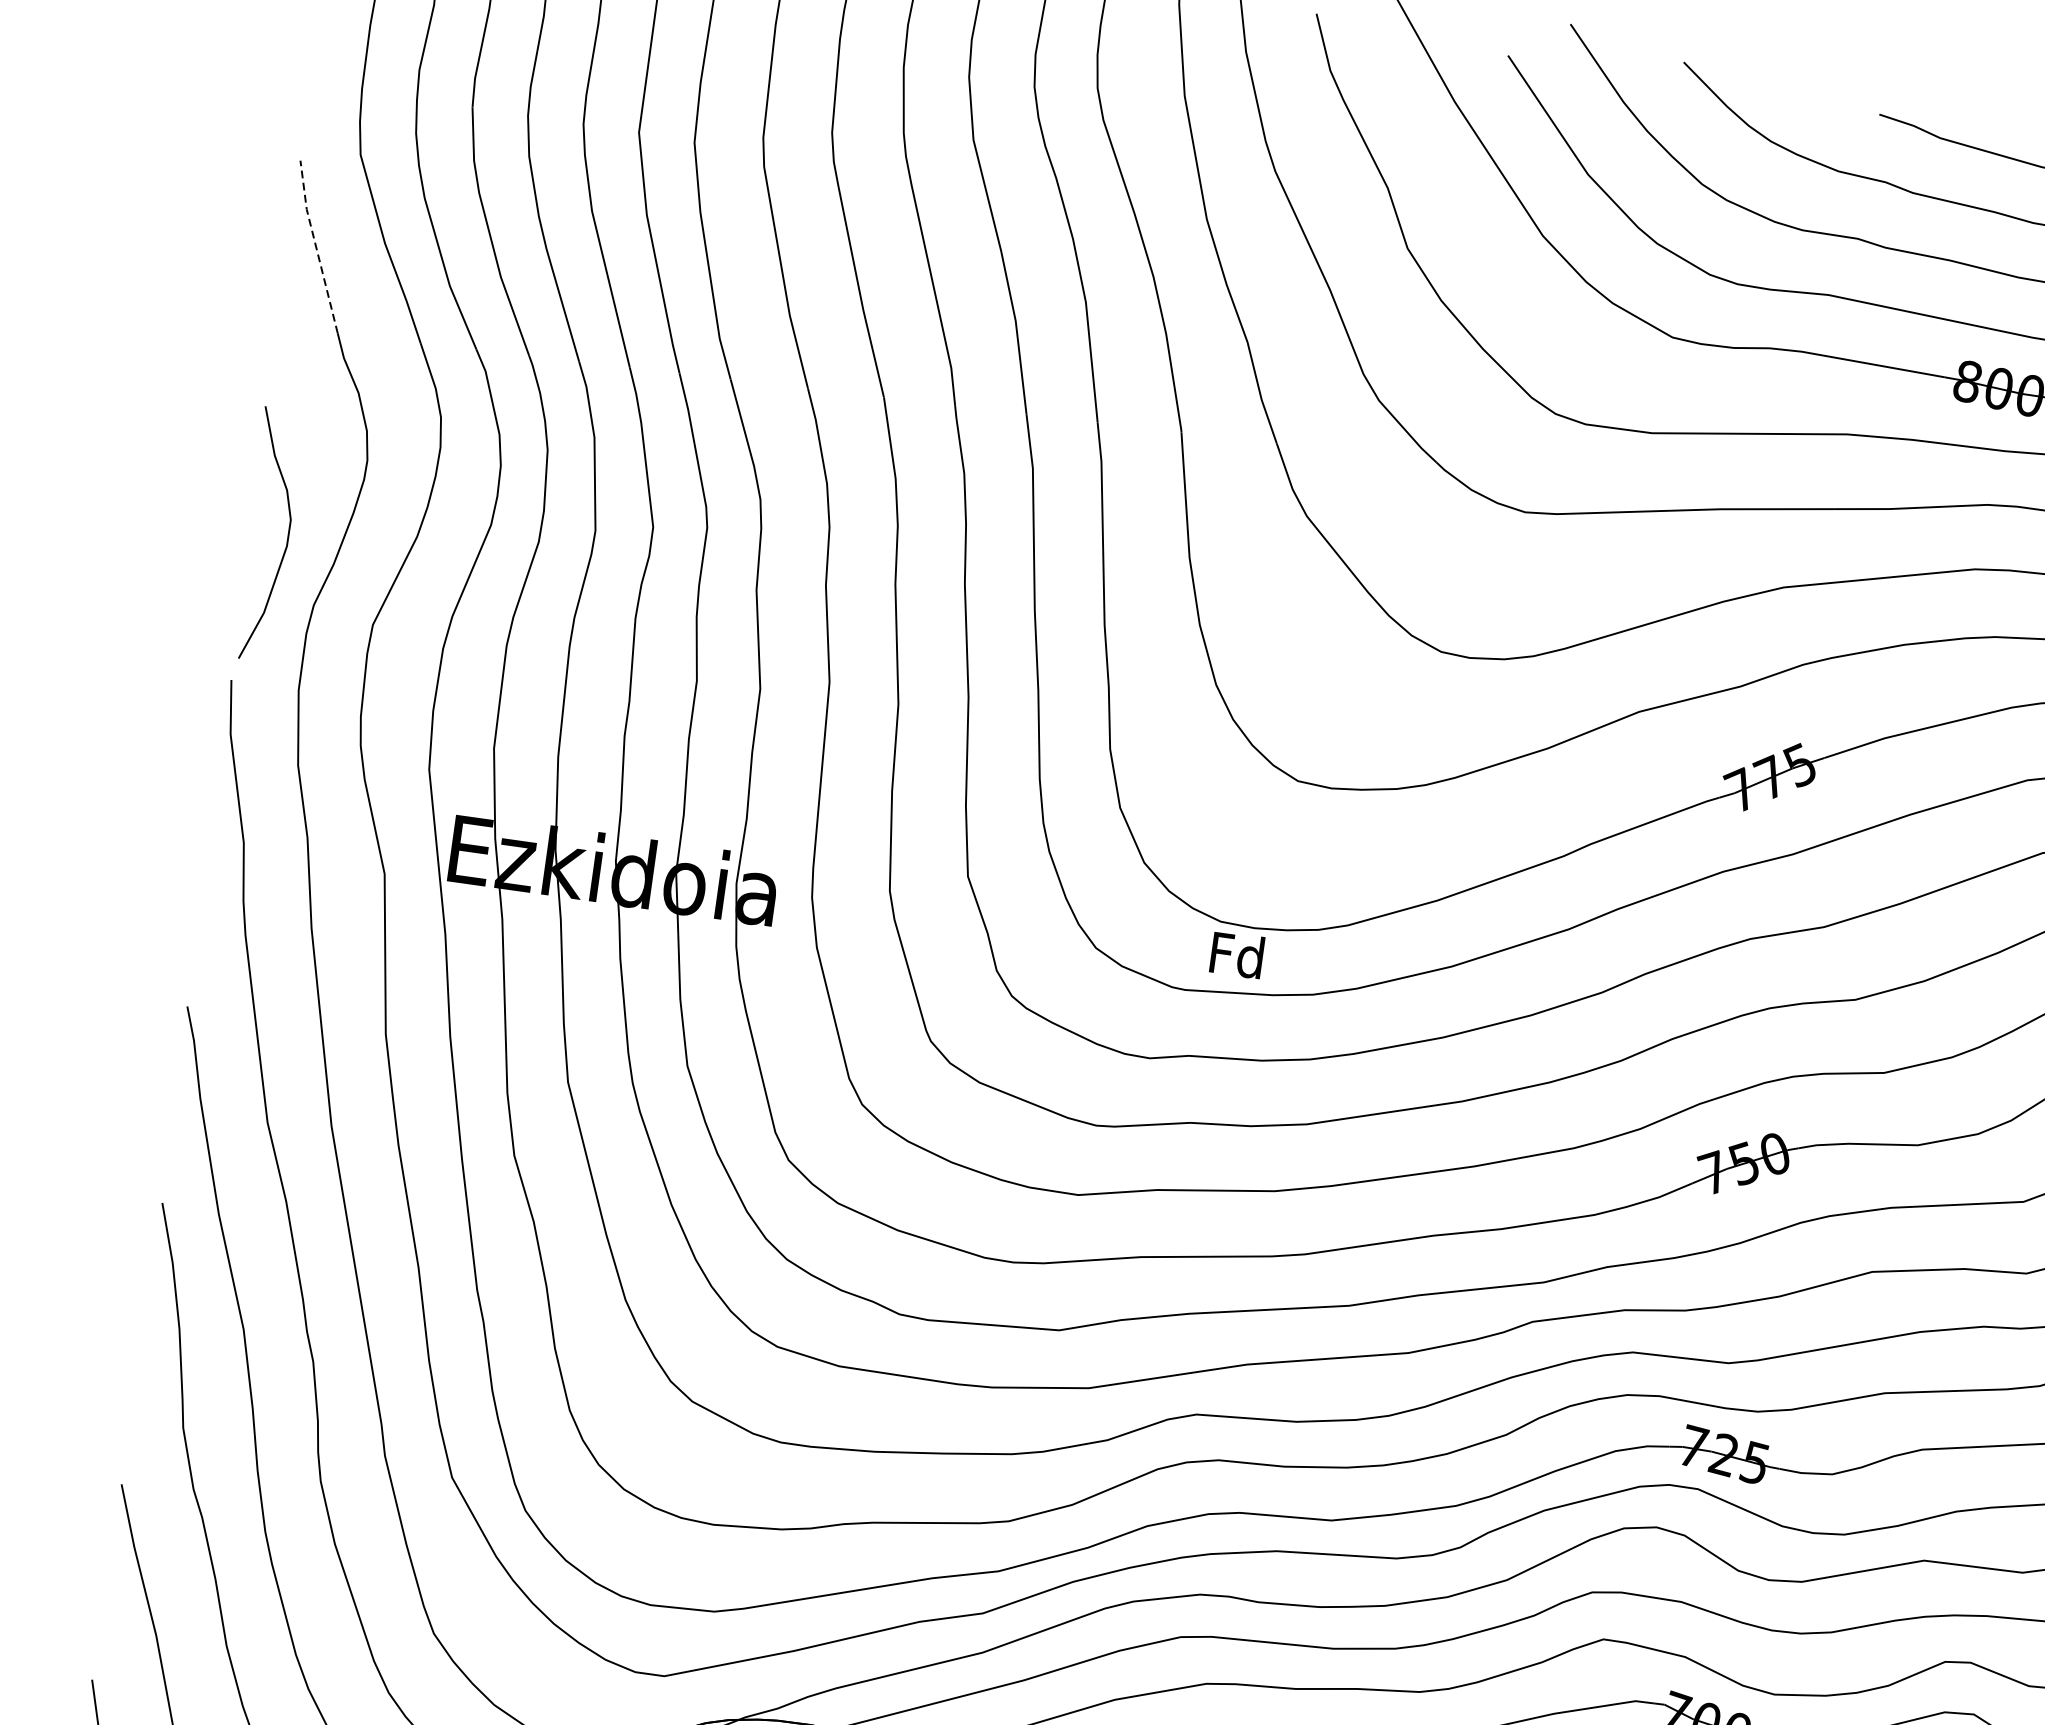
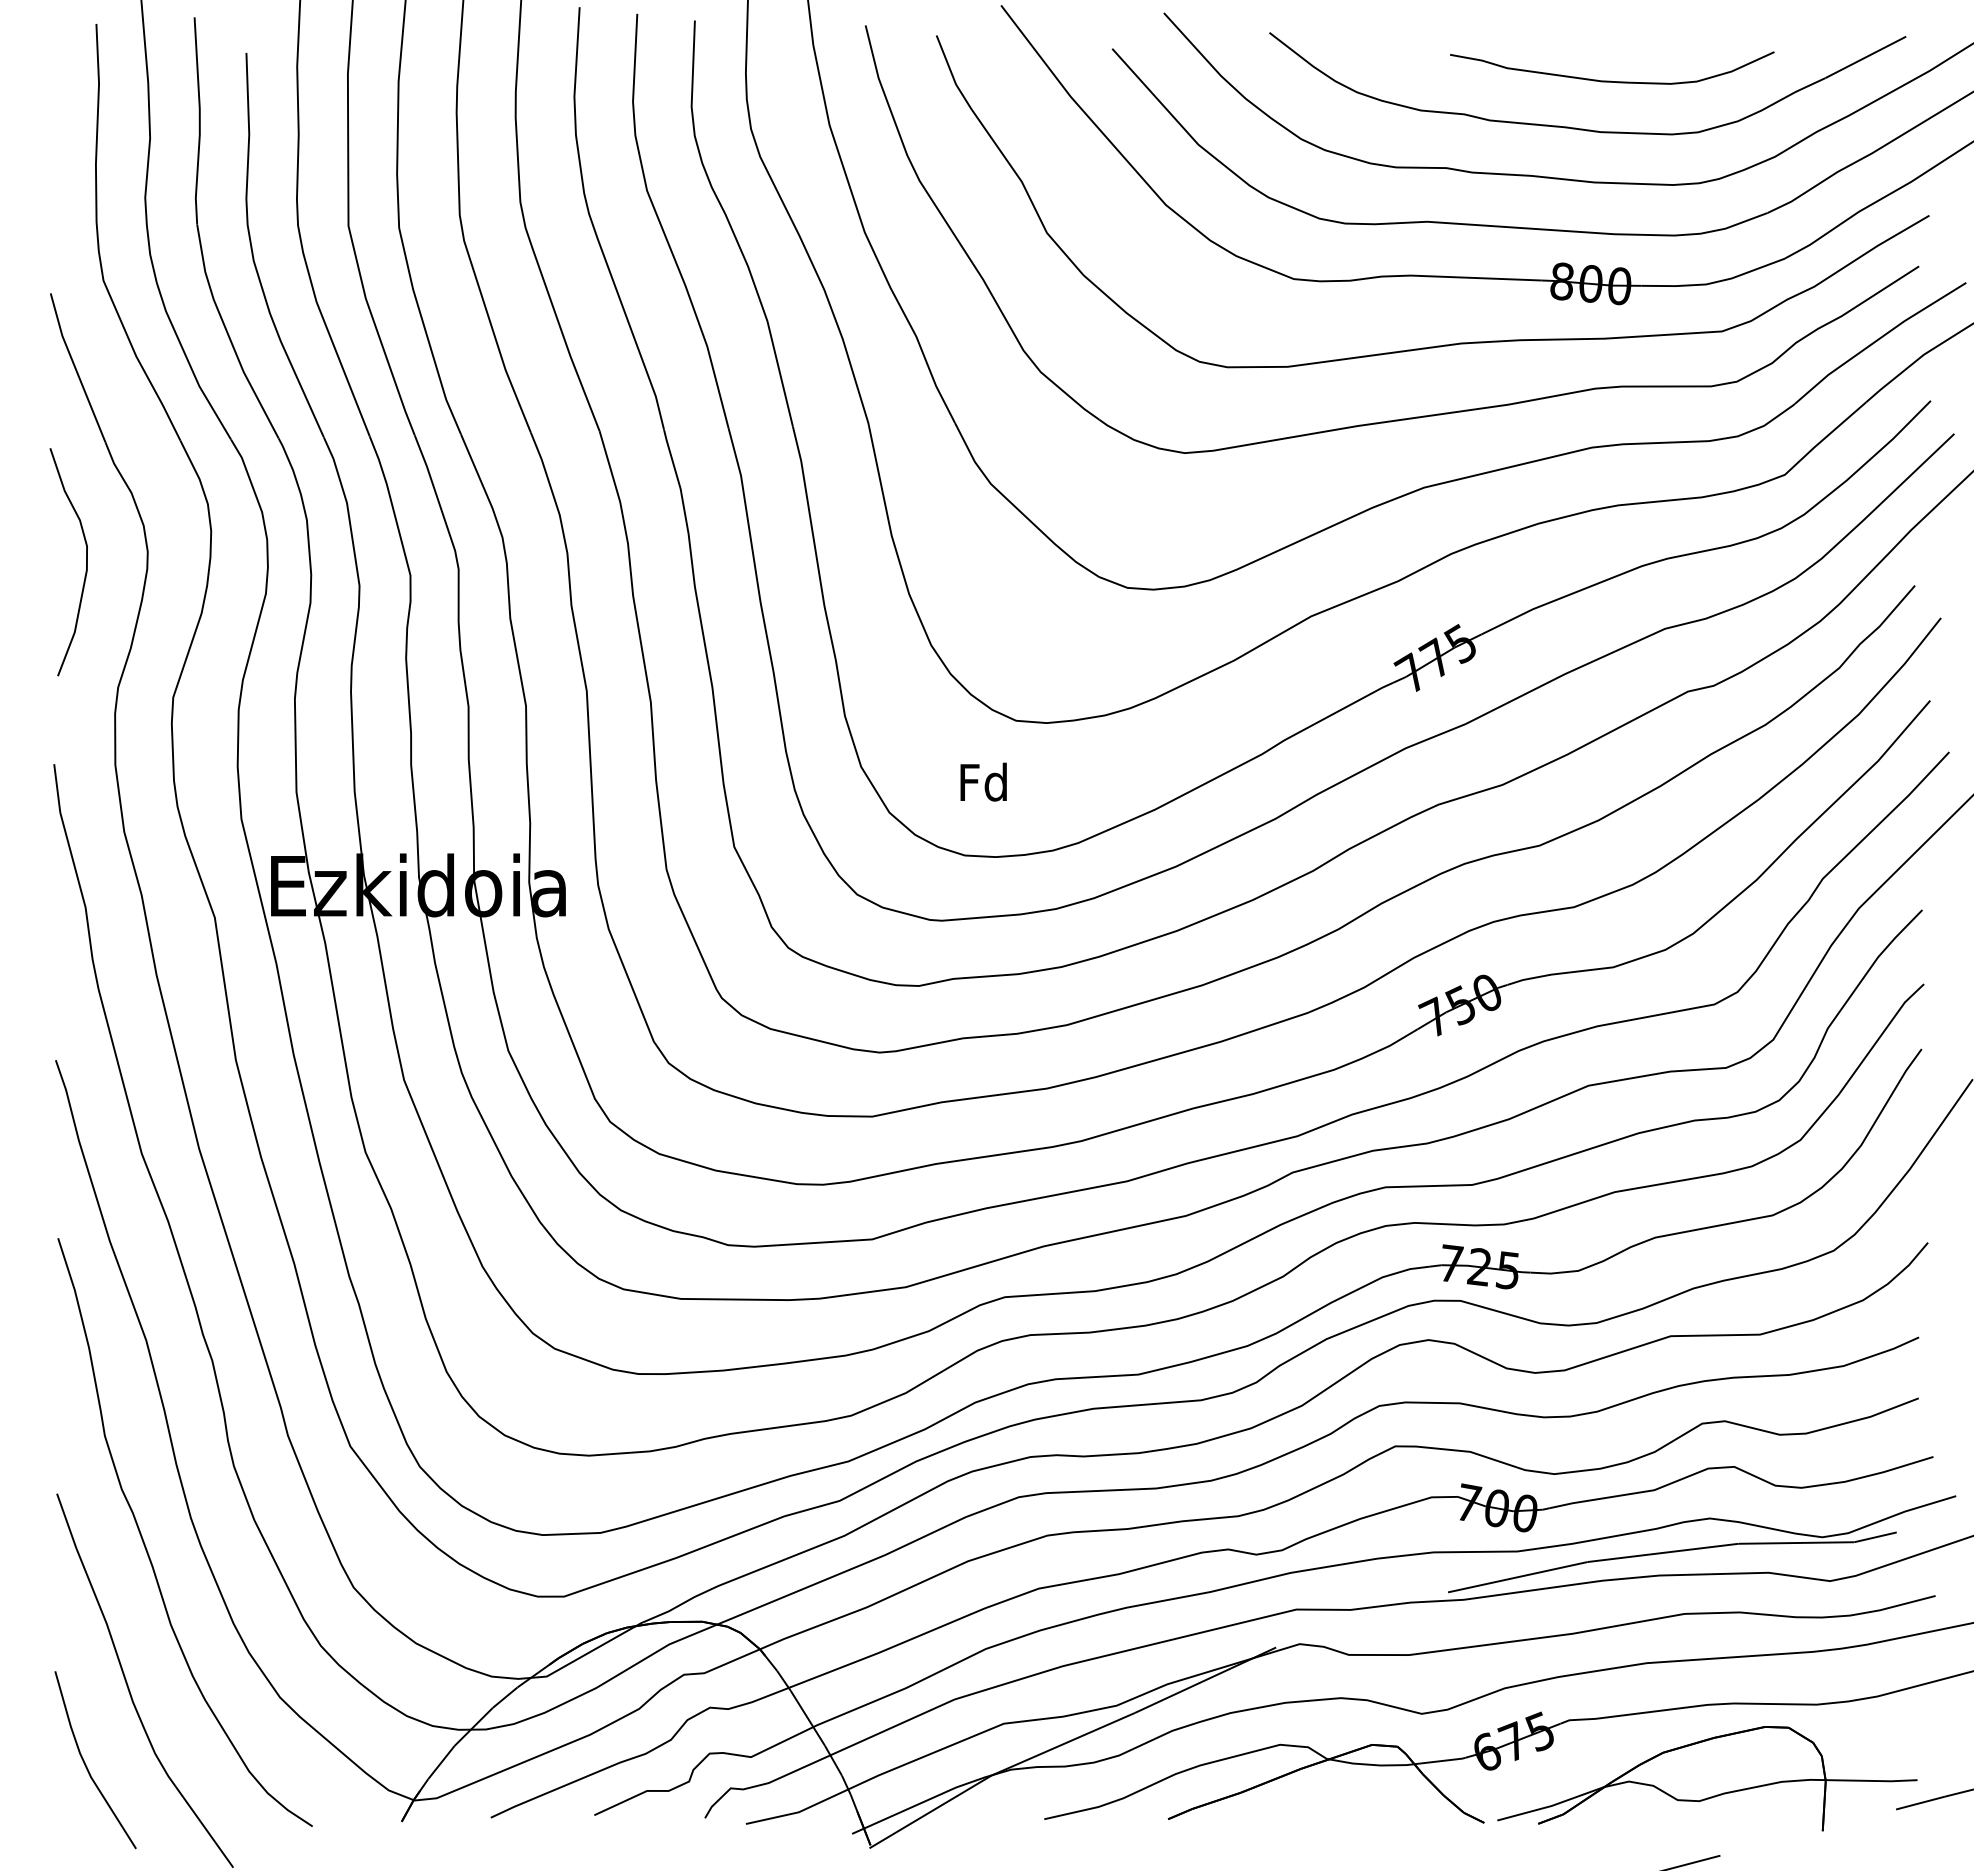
line: (316, 246) -> (75, 367), dashed -> solid
curve: (287, 537) -> (86, 562), moved
text: (1237, 954) -> (983, 781), moved

